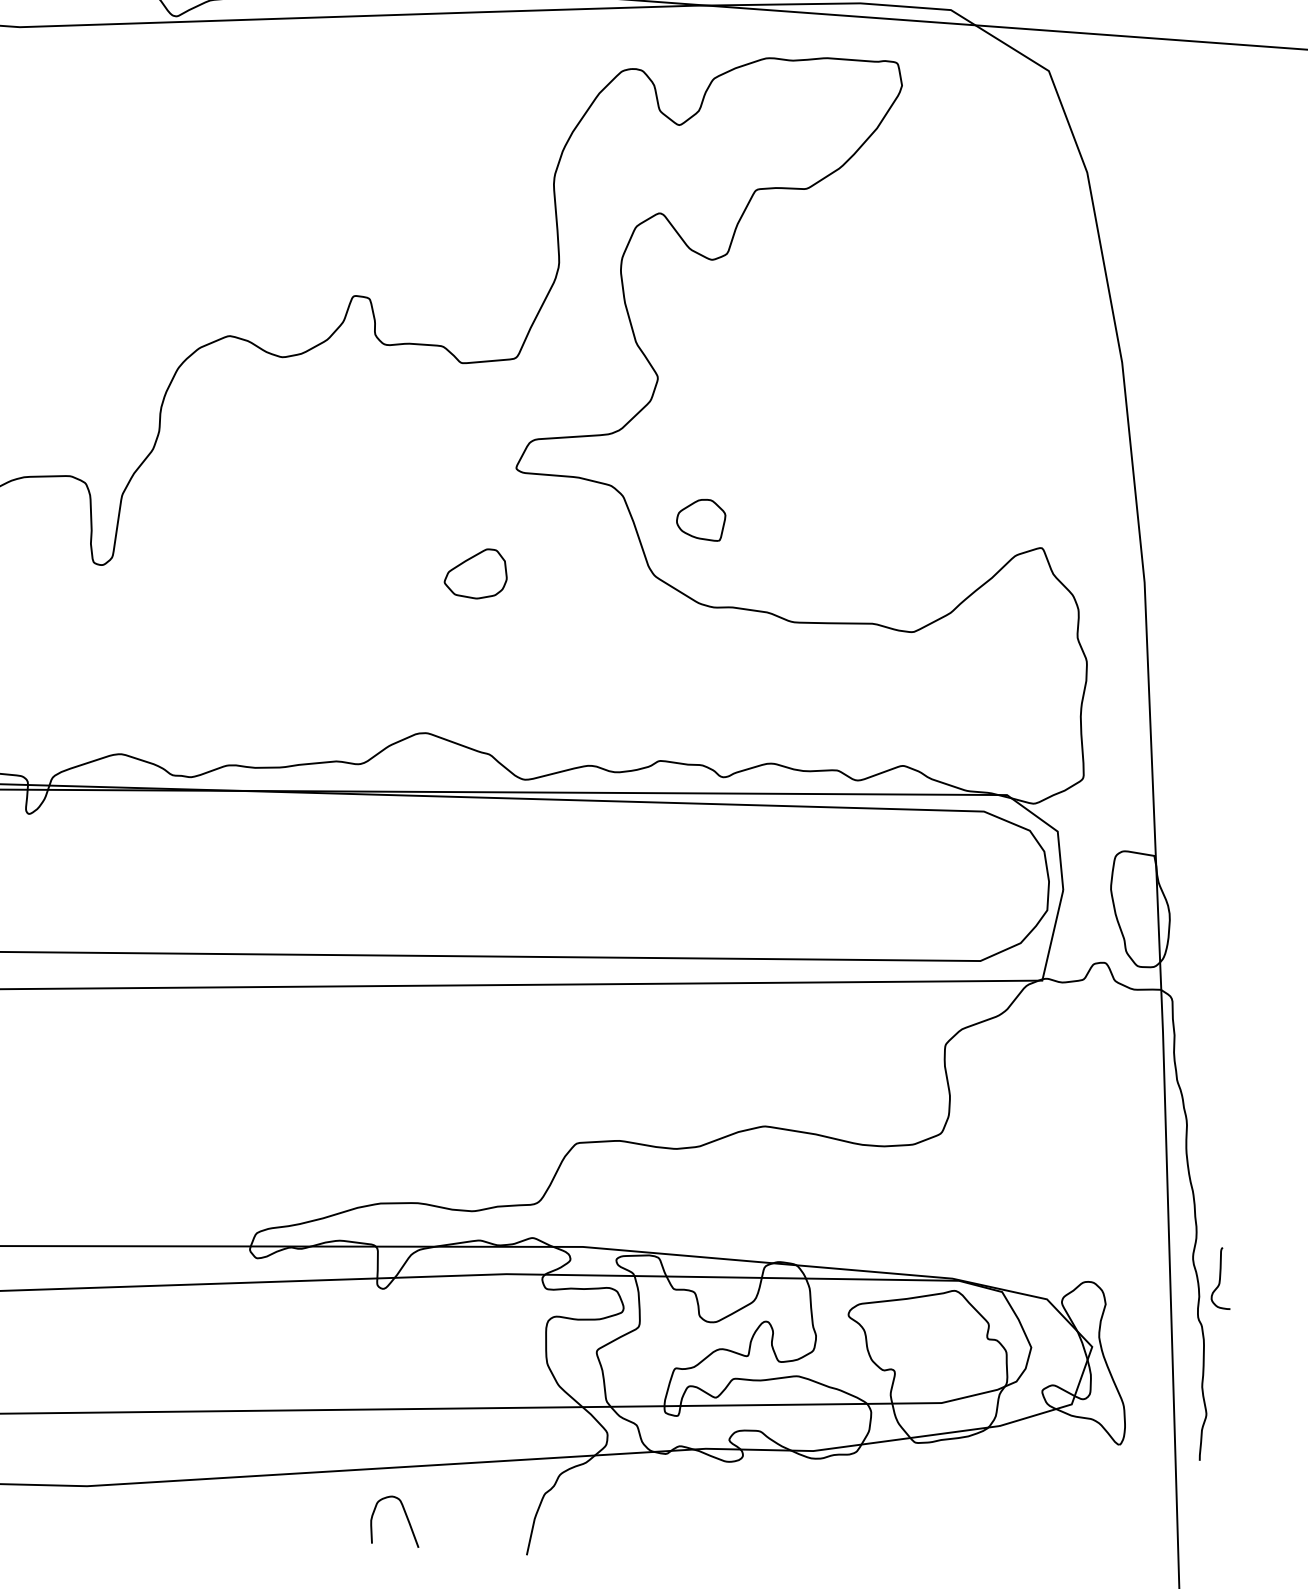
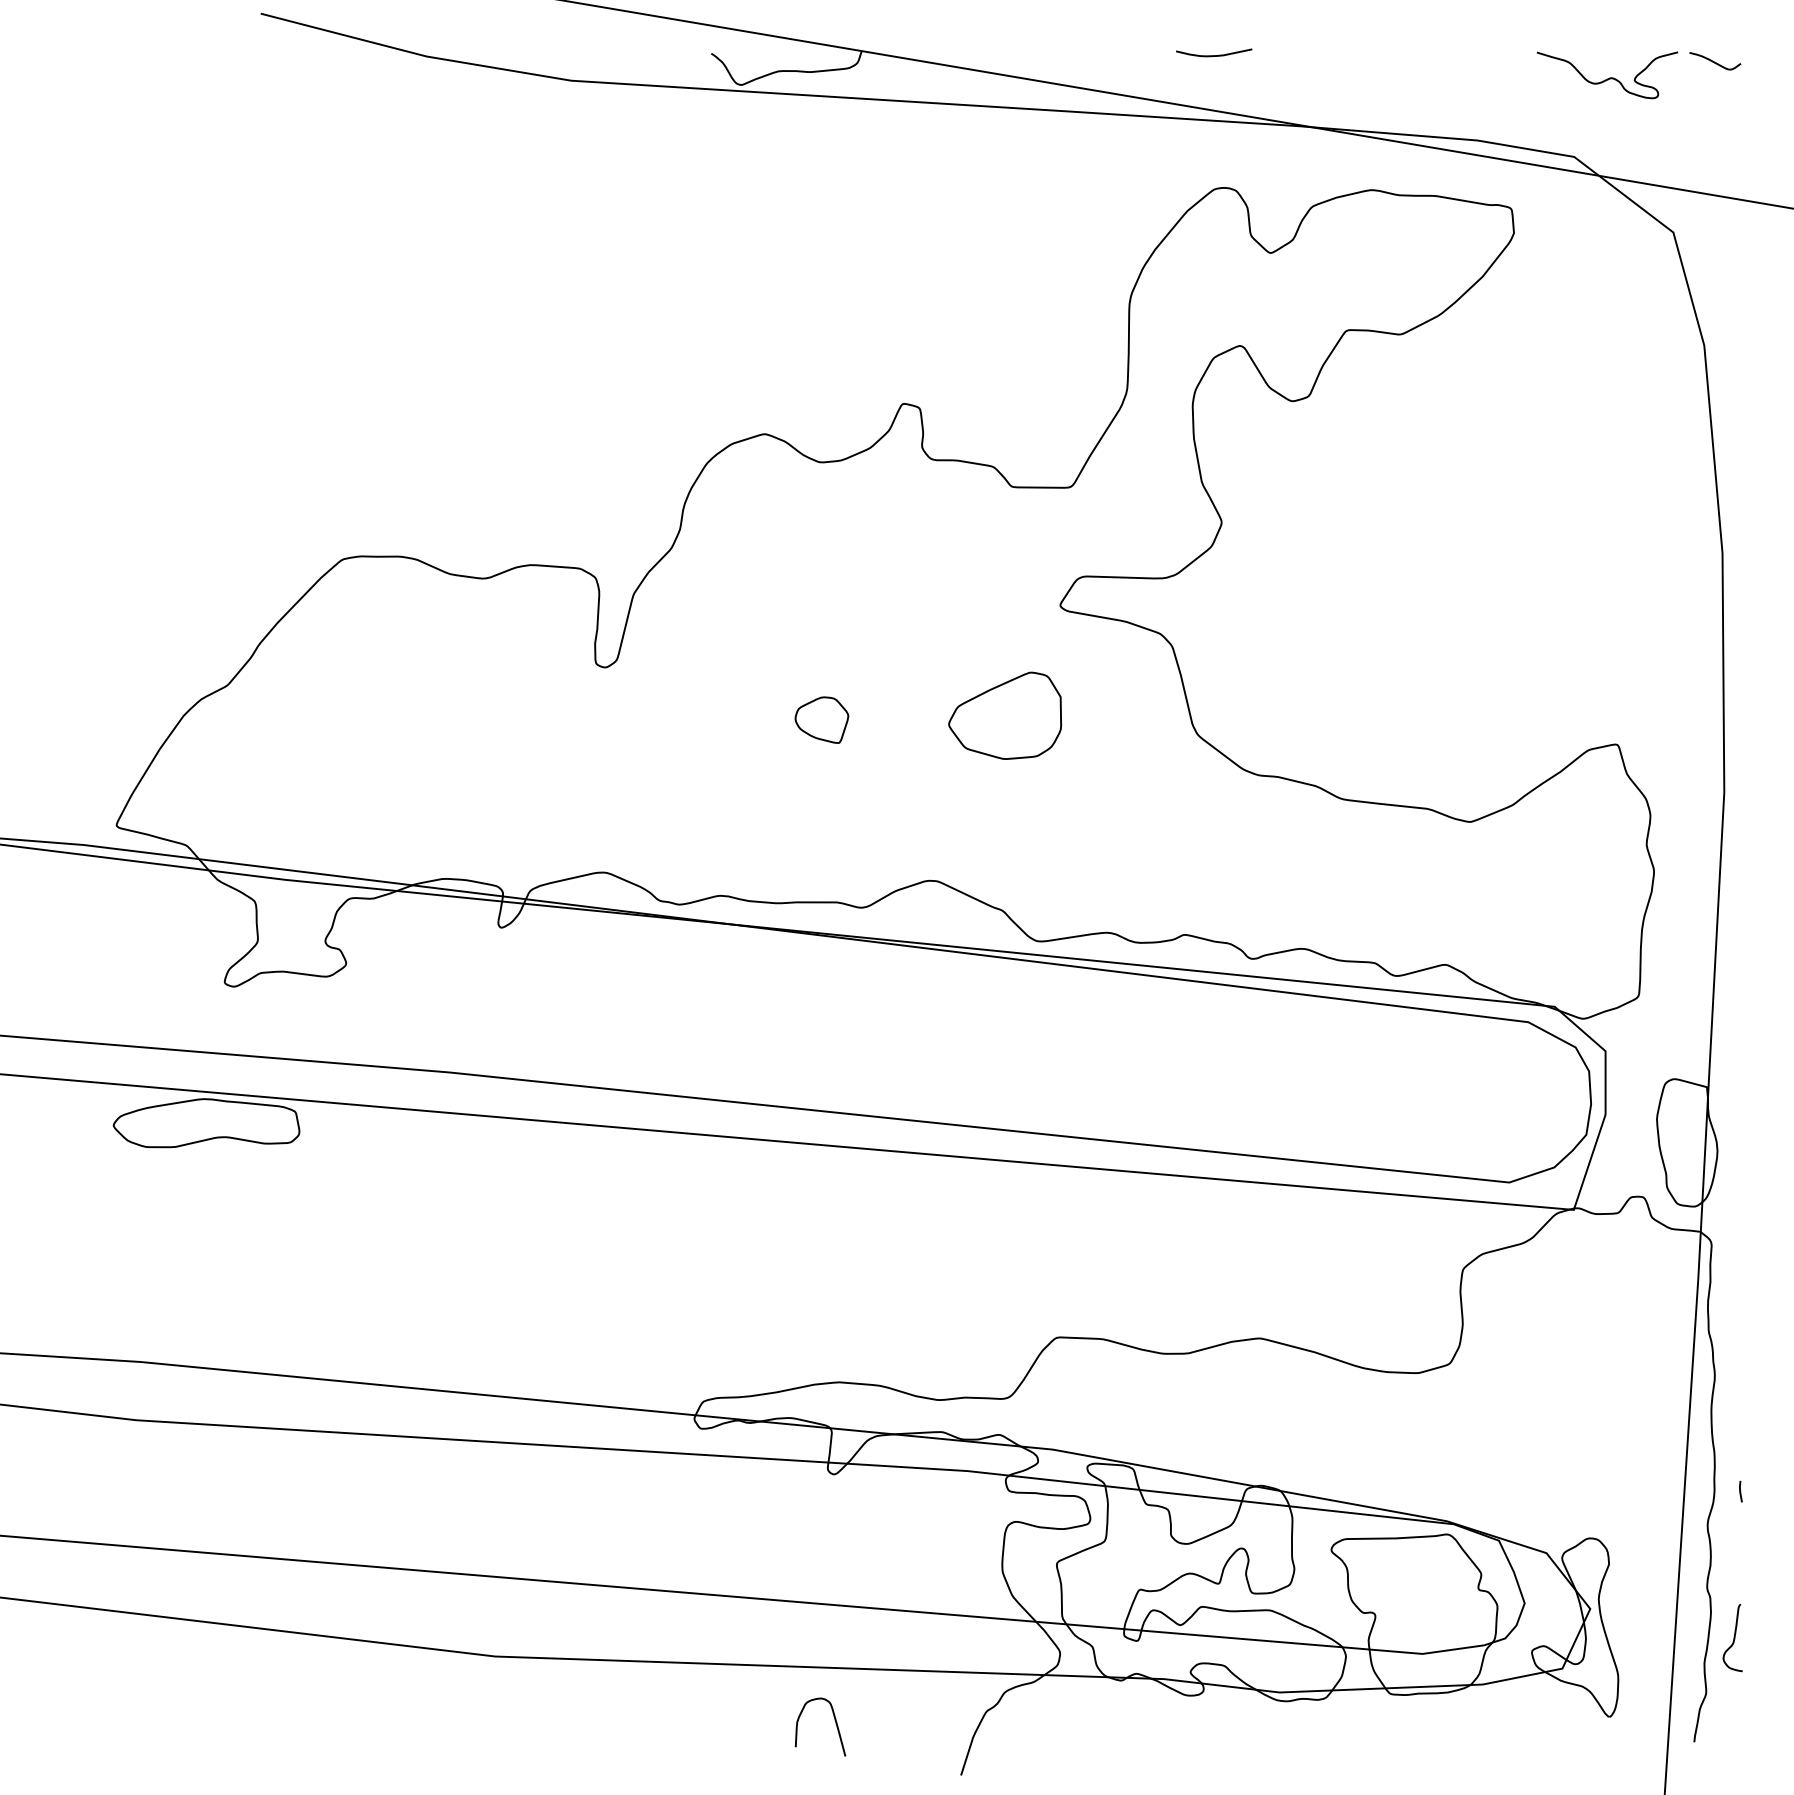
part: (700, 520) -> (821, 719), moved
part: (475, 574) -> (1005, 715), size x1.67
line: (1220, 1225) -> (1740, 1491), added
curve: (1218, 1278) -> (1733, 1637), moved

